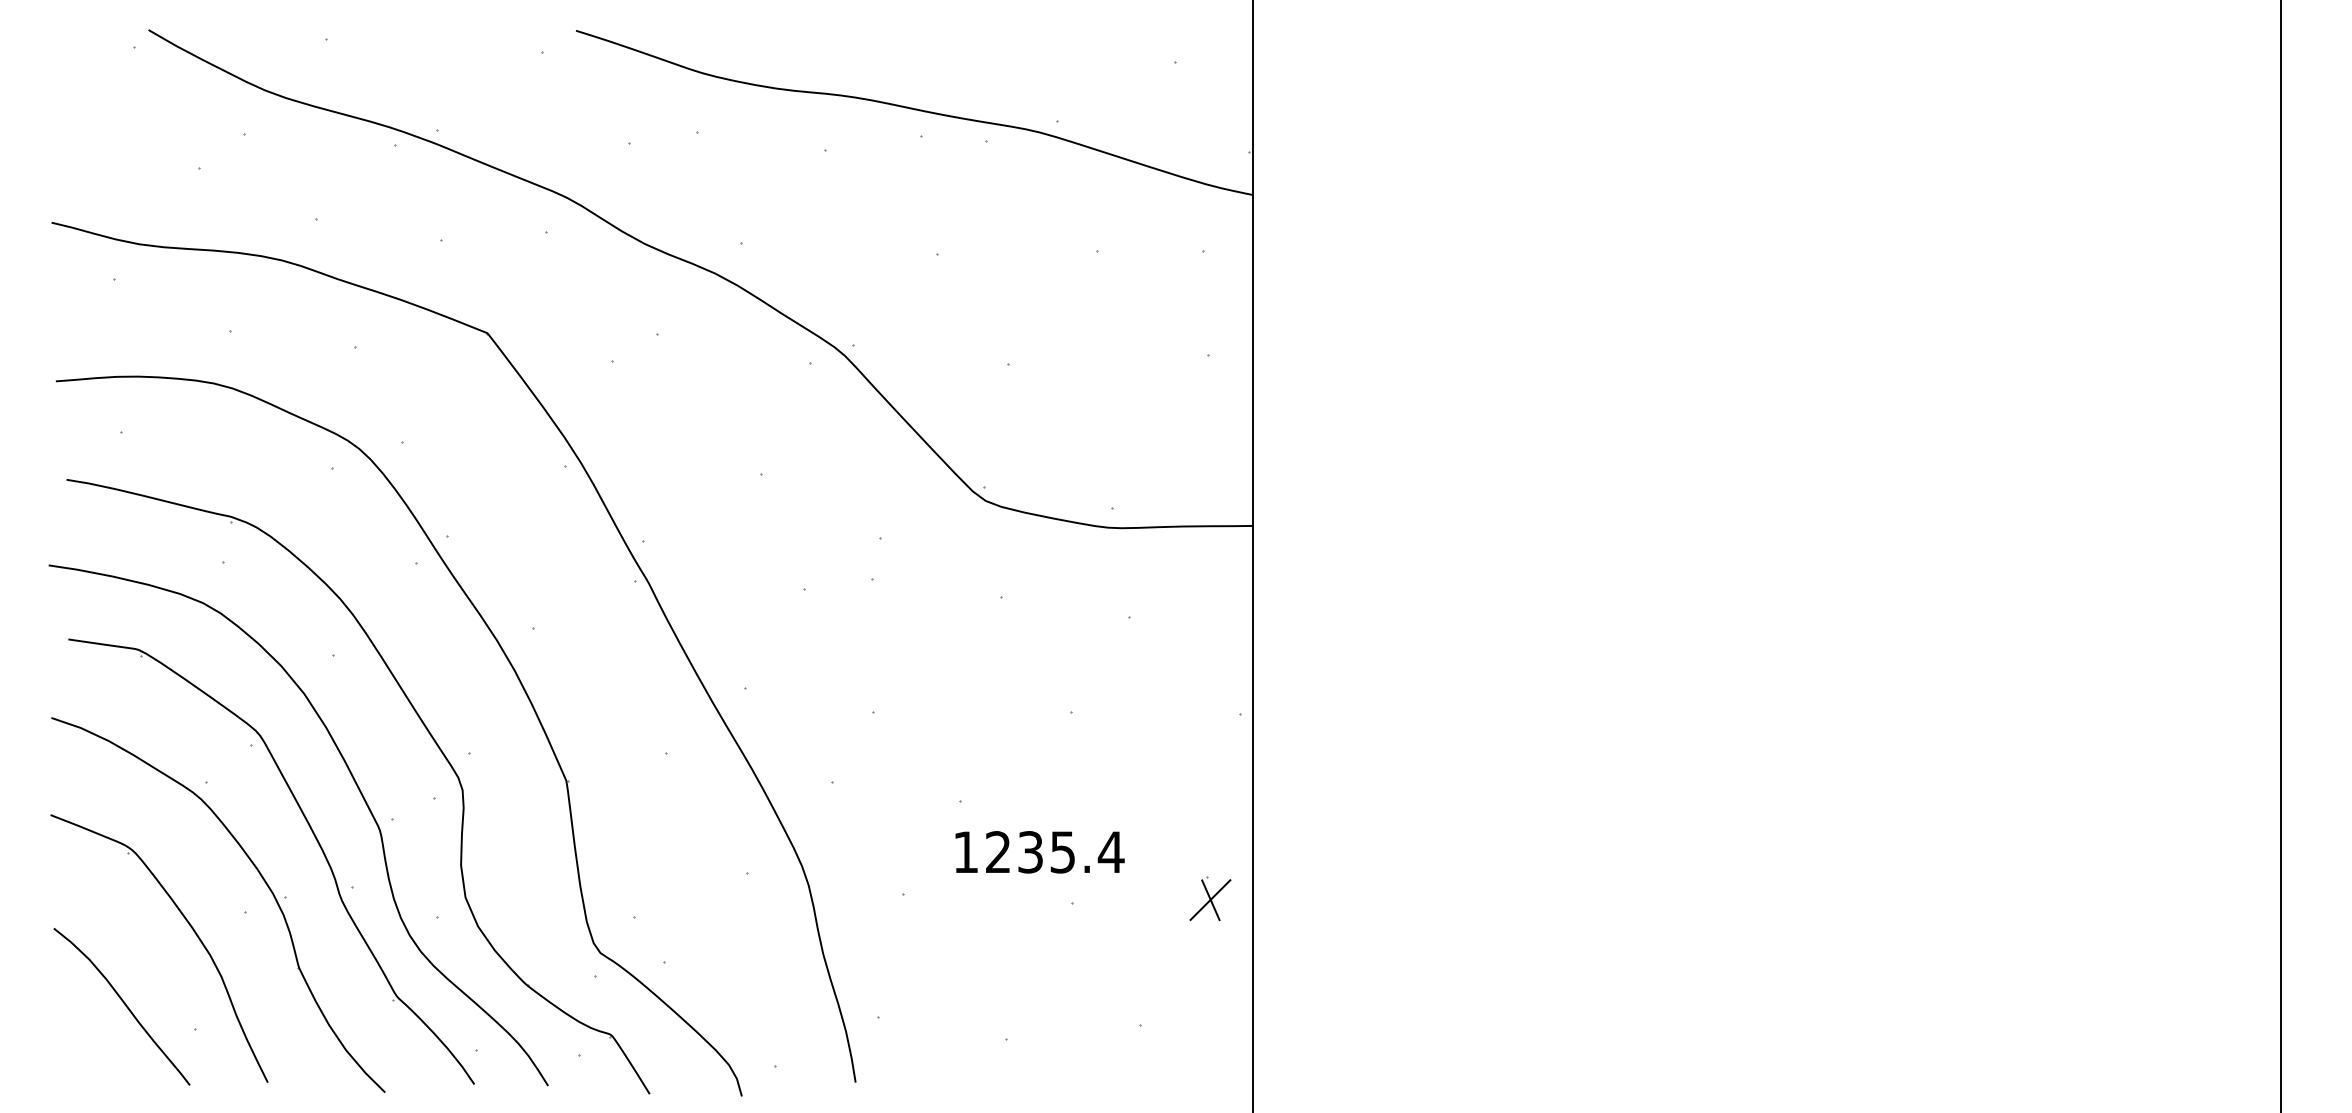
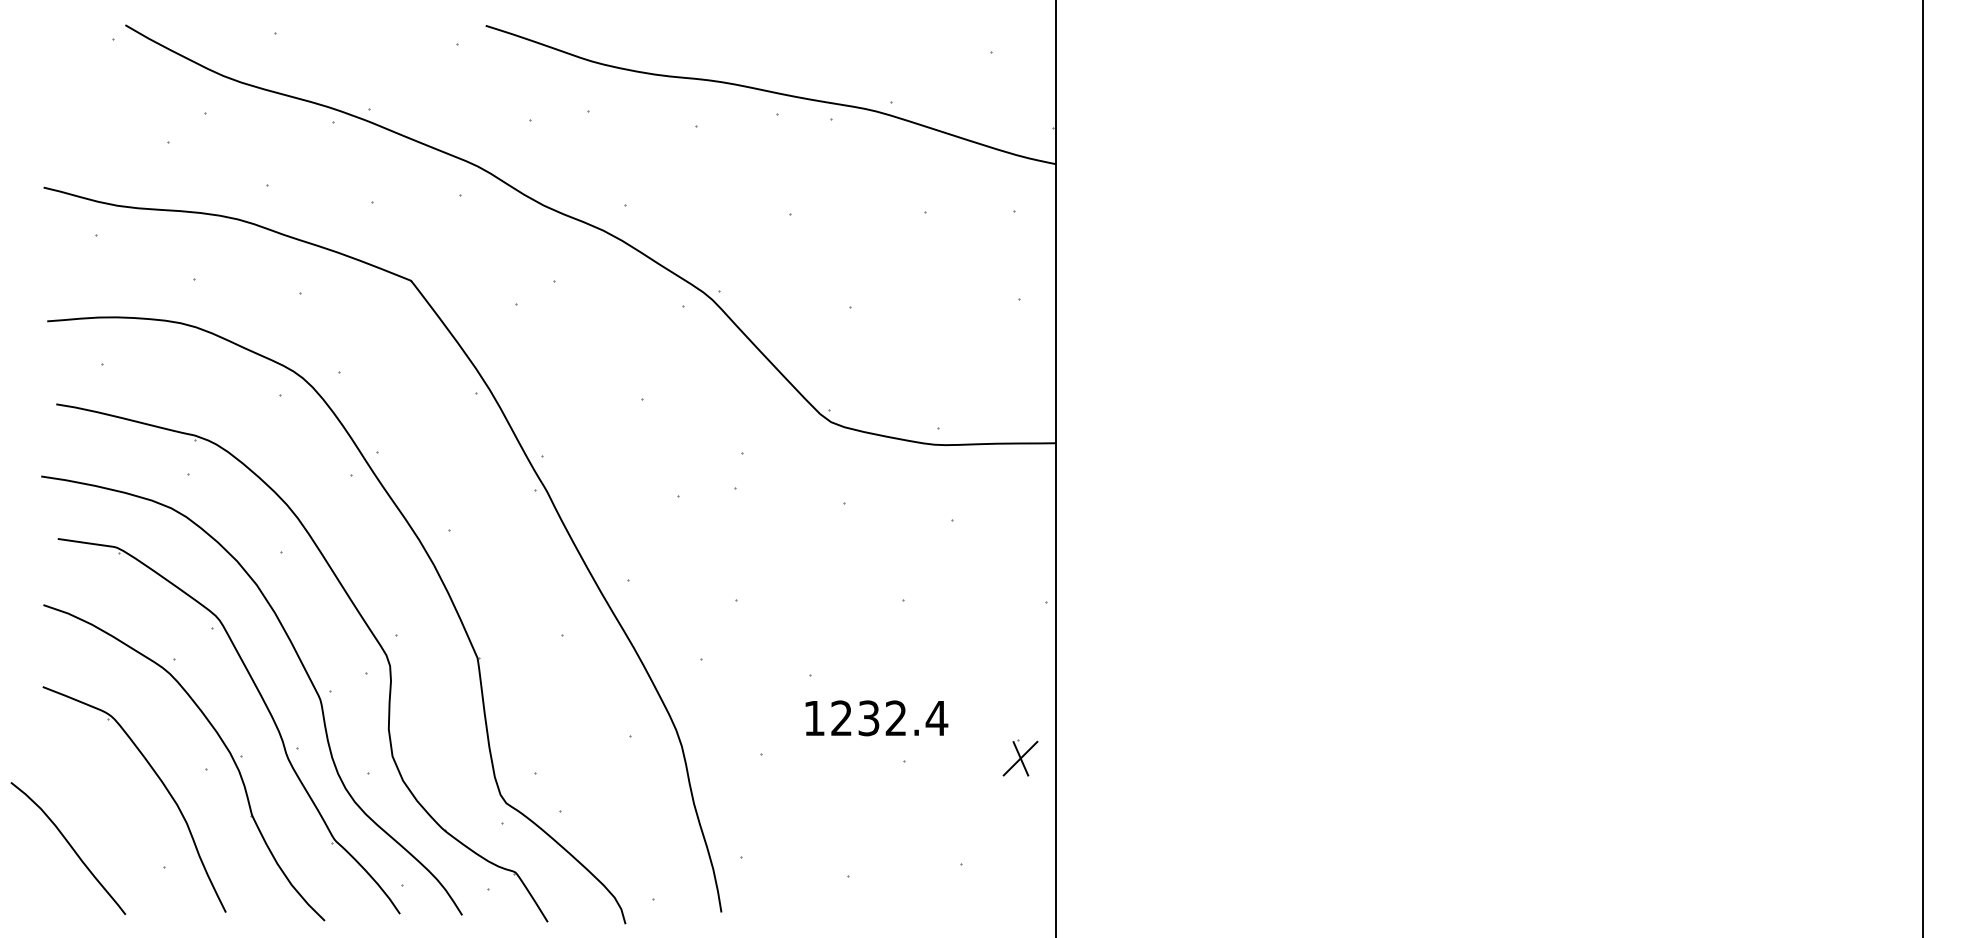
text: (1062, 852) -> (895, 718), 1235.4 -> 1232.4
curve: (123, 1003) -> (69, 845), moved

